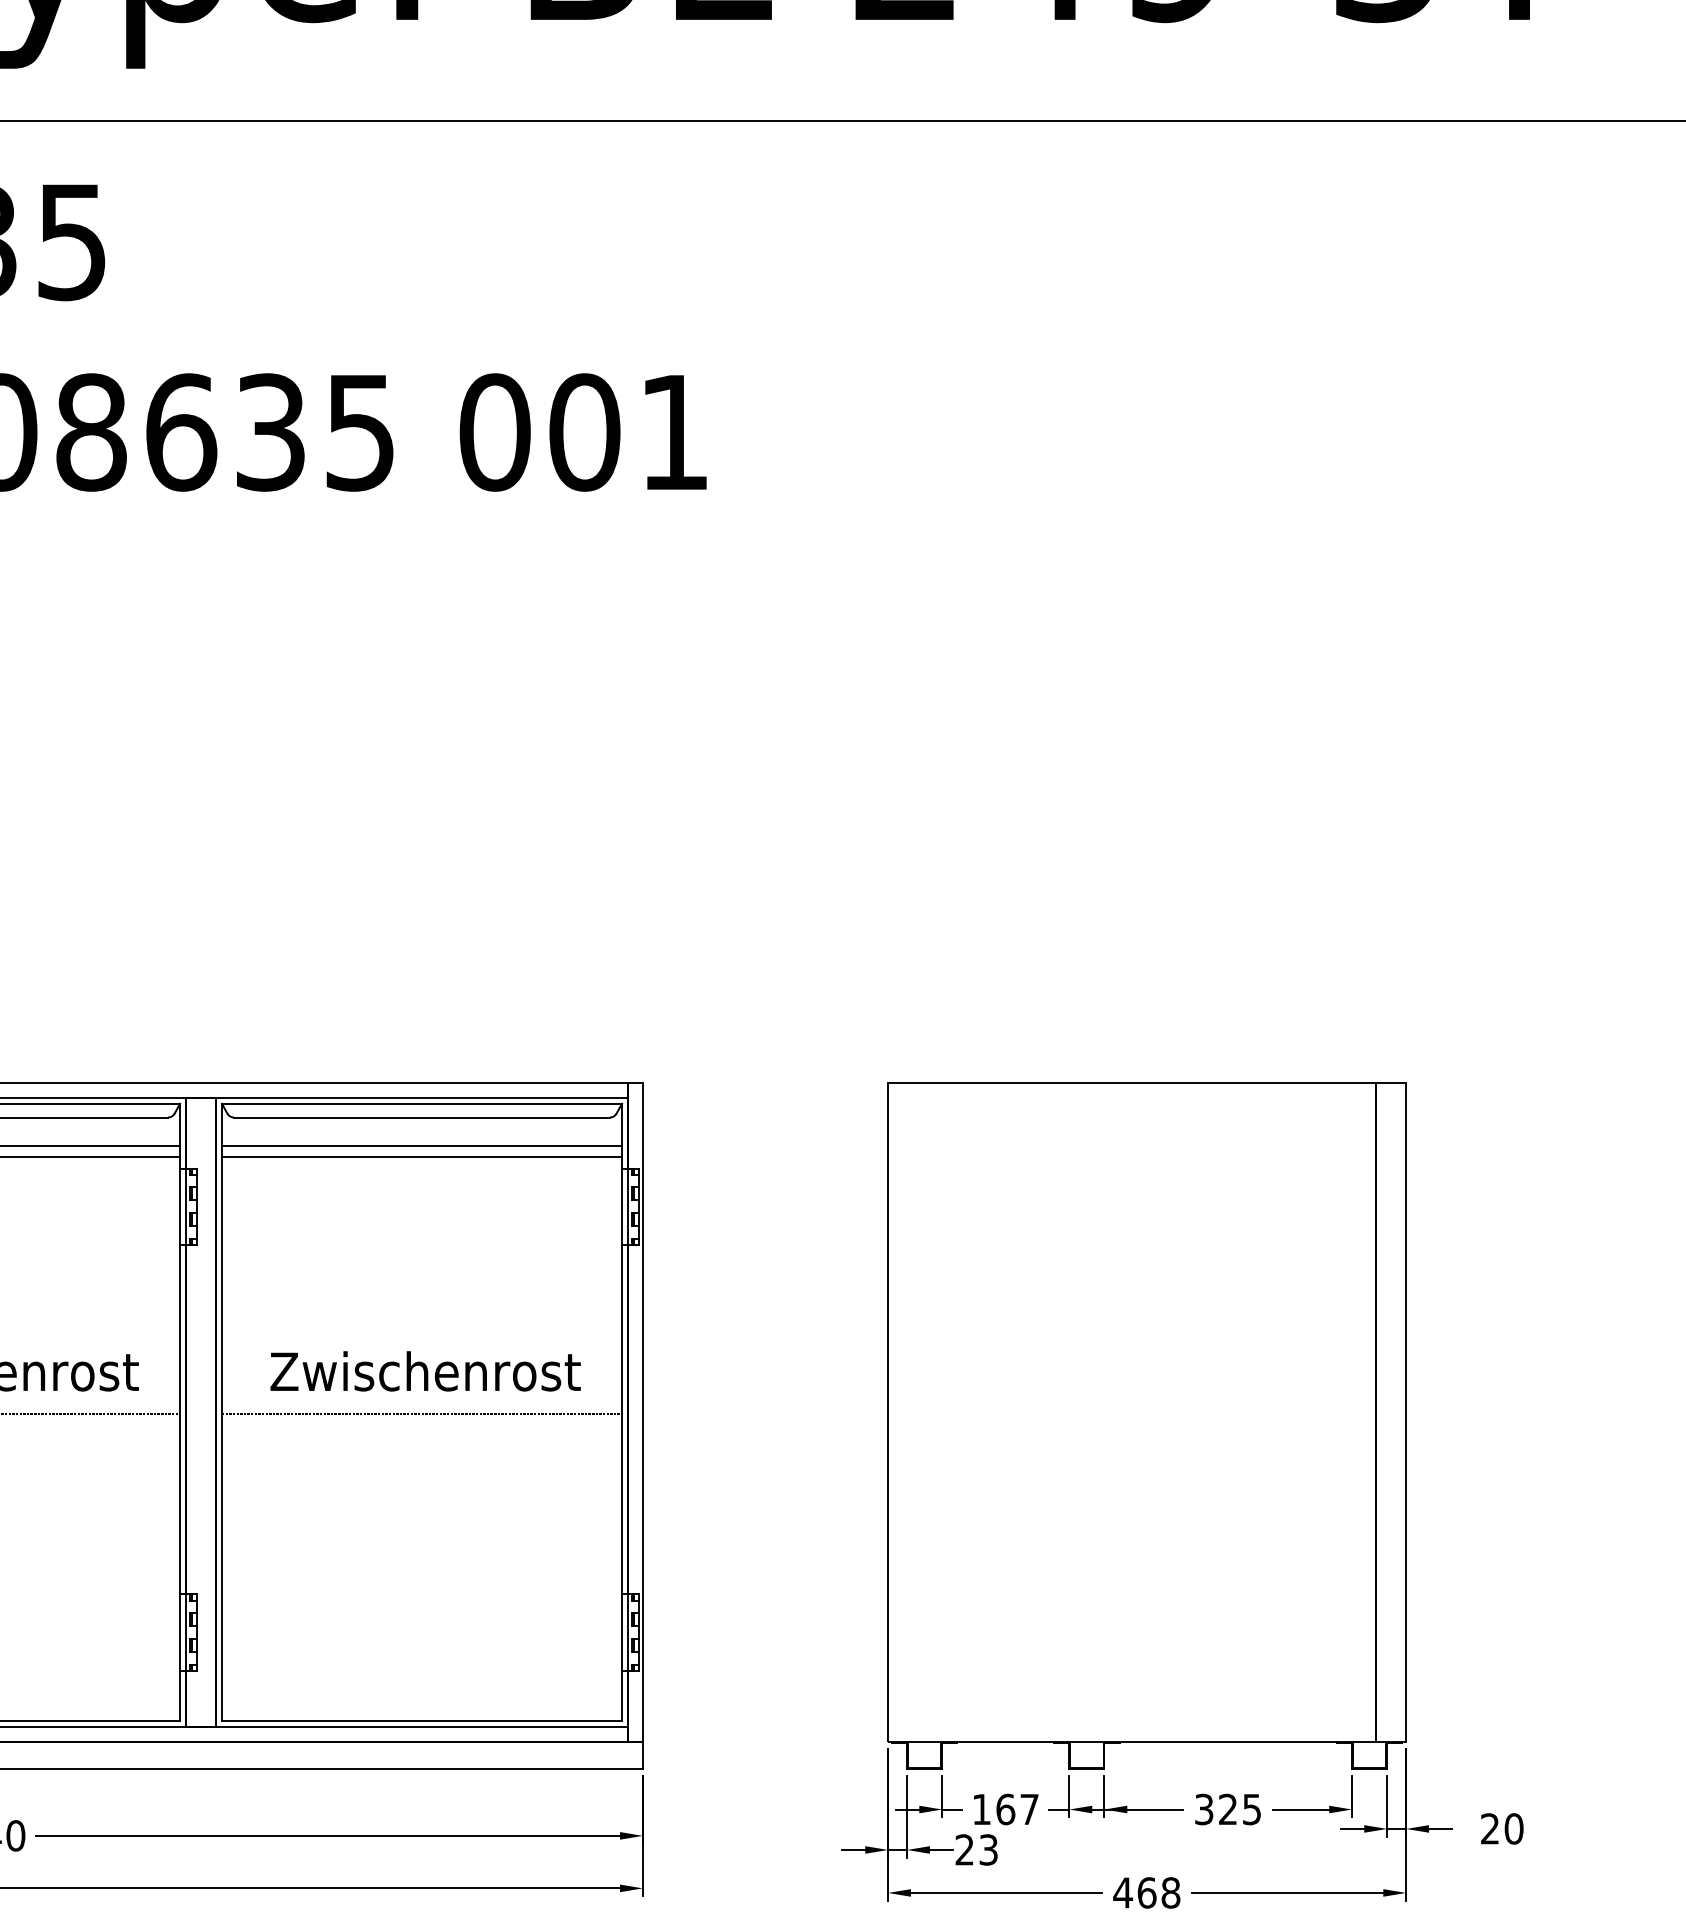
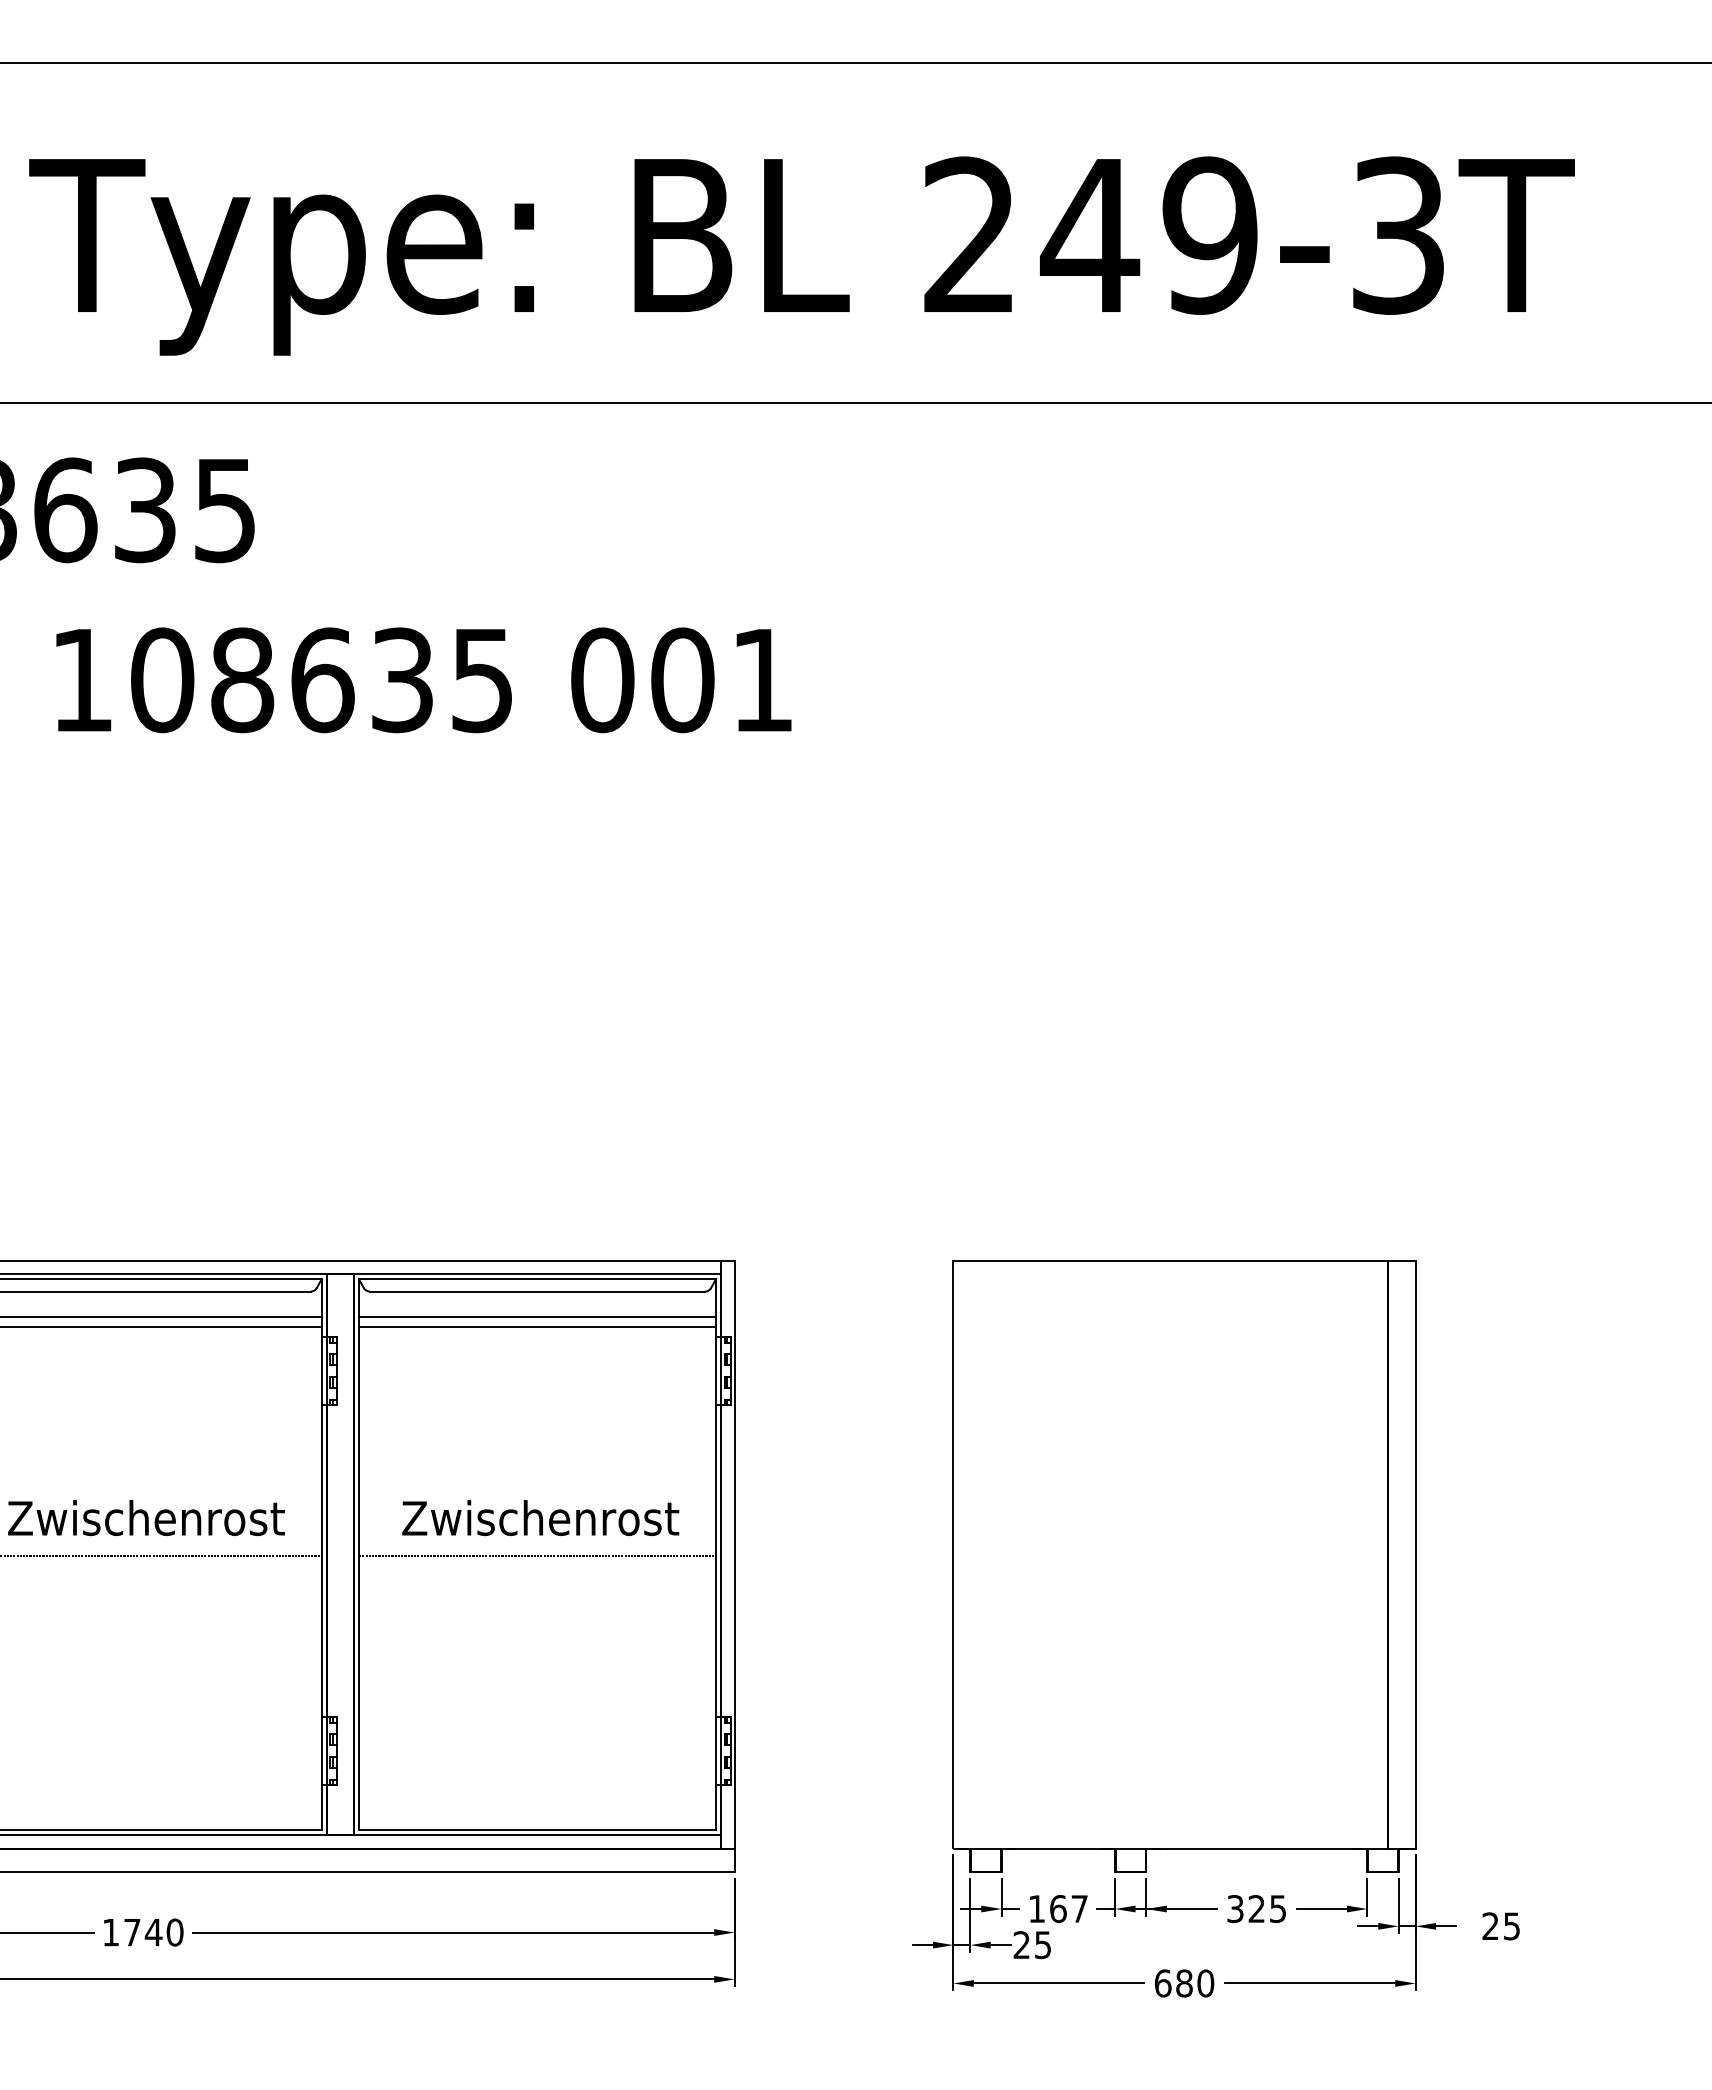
text: (1513, 1829) -> (1511, 1926), 20 -> 25
text: (989, 1849) -> (1043, 1944), 23 -> 25
text: (1147, 1892) -> (1184, 1983), 468 -> 680

